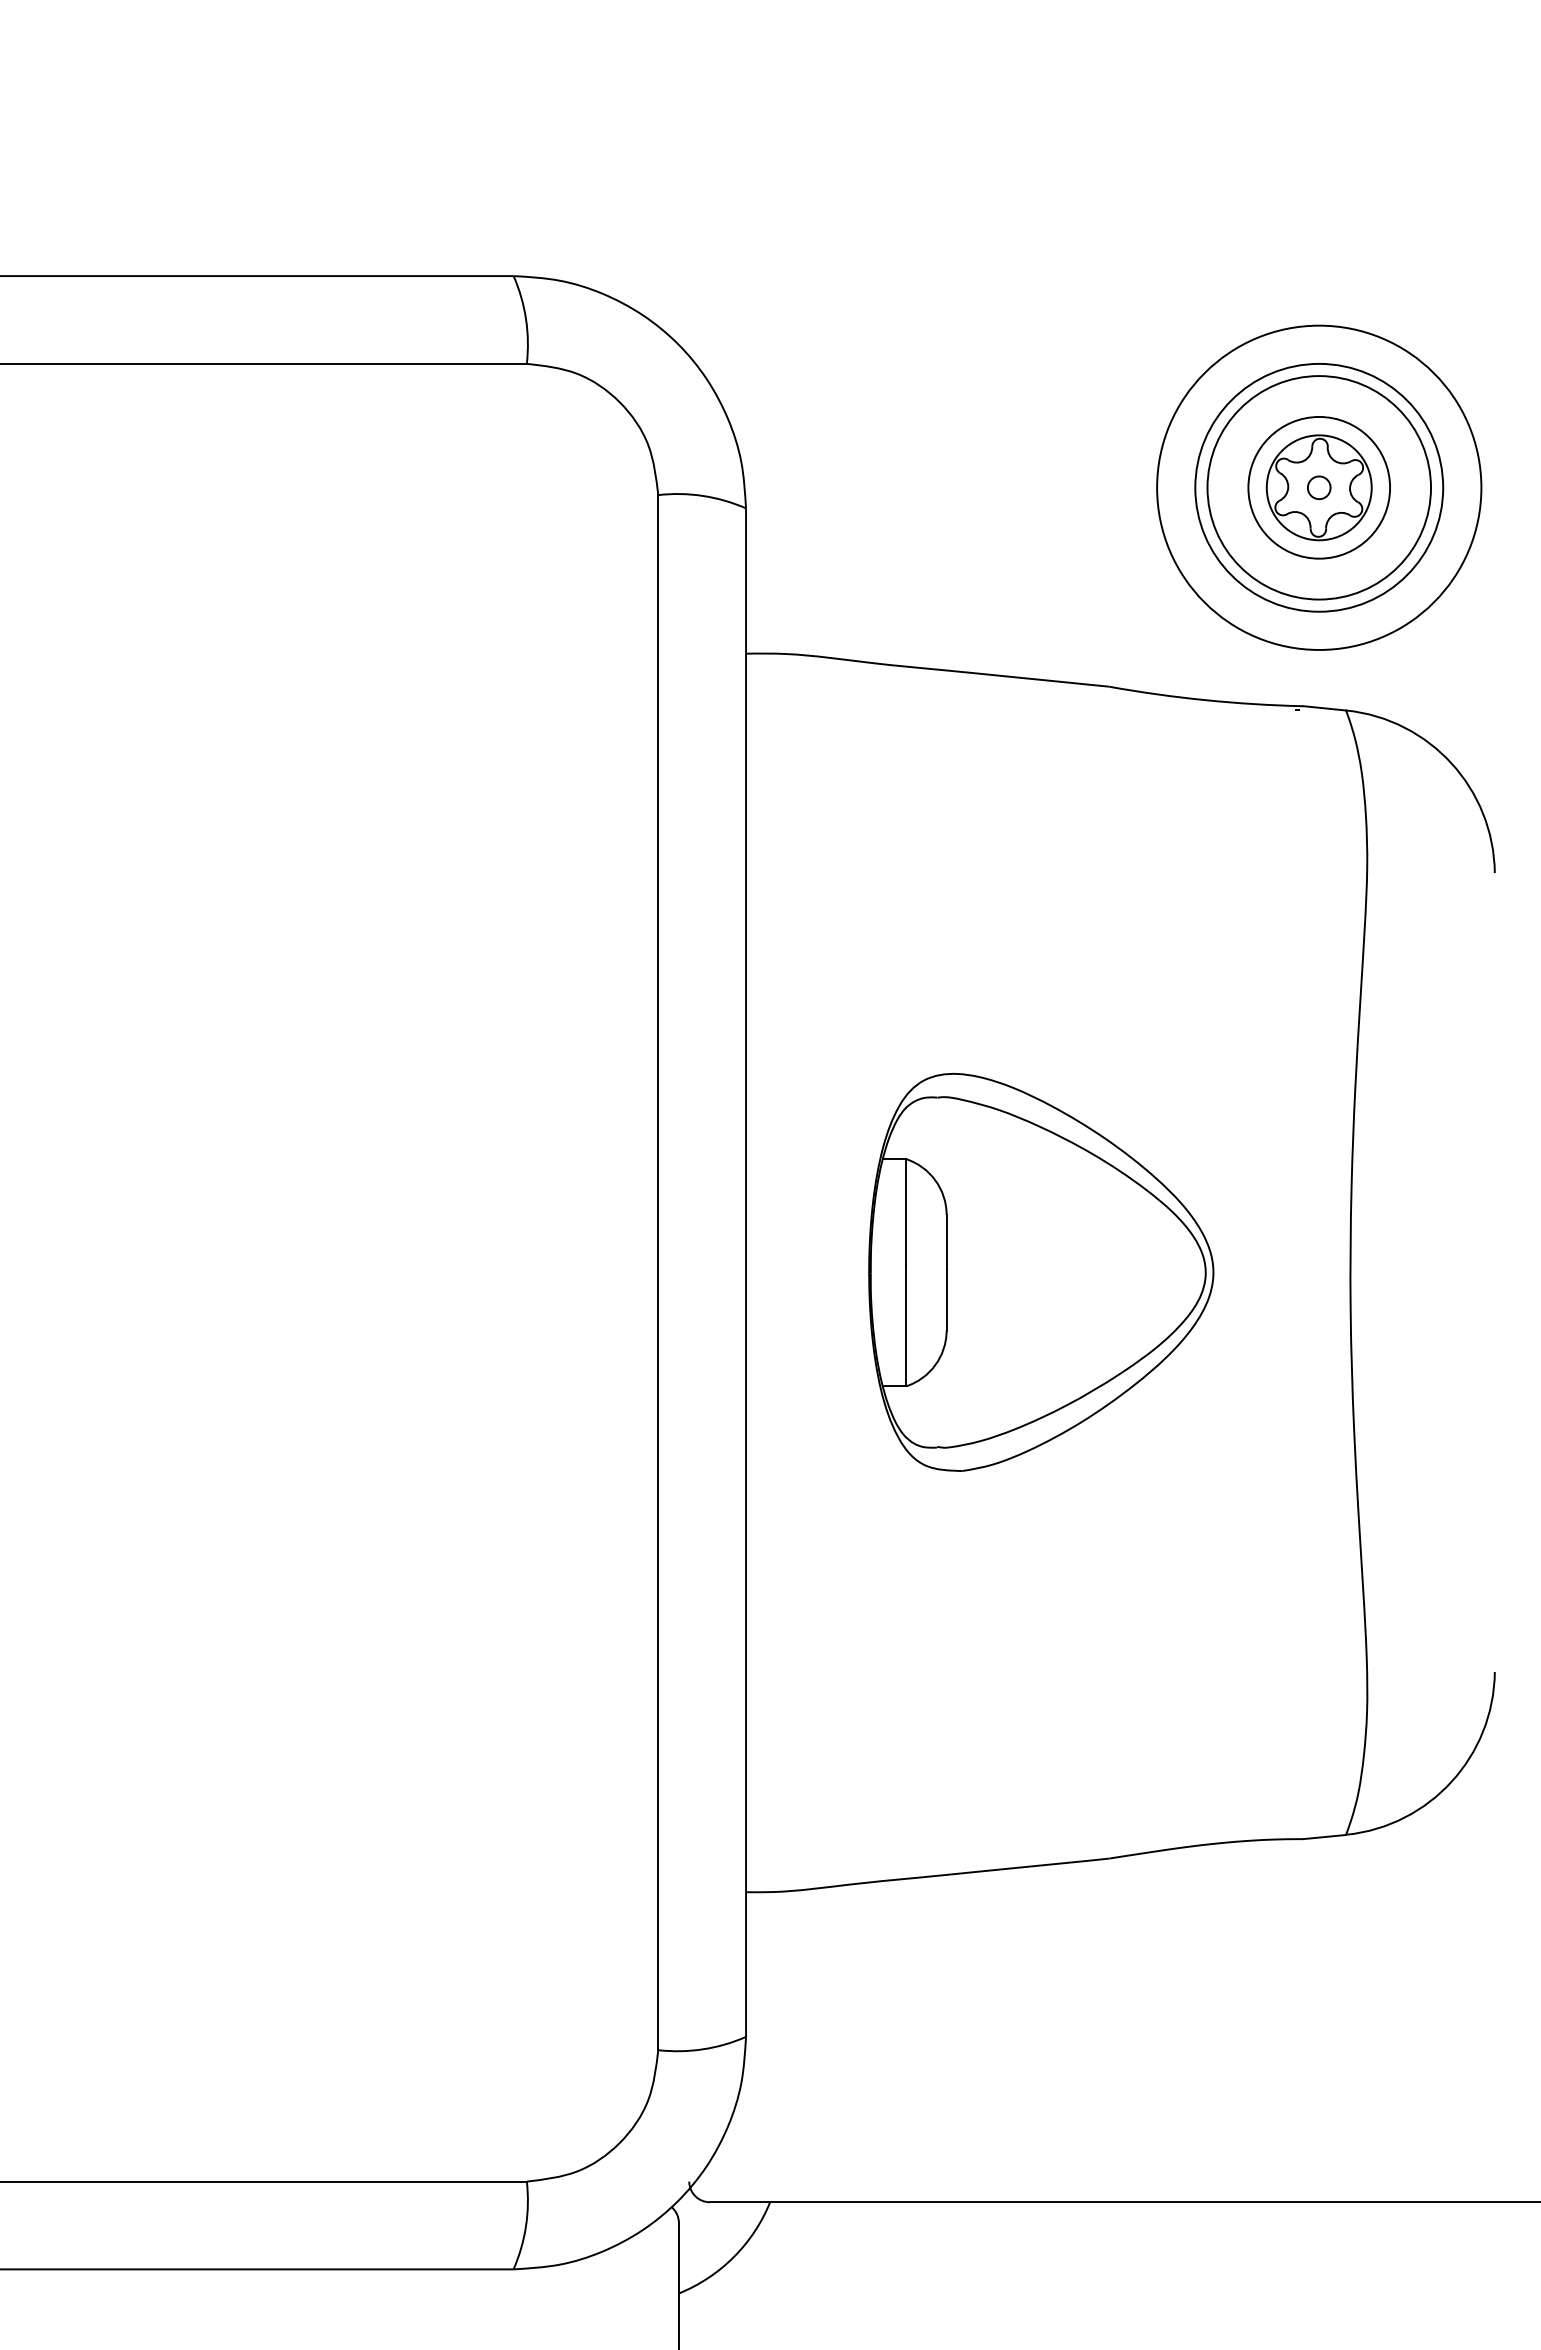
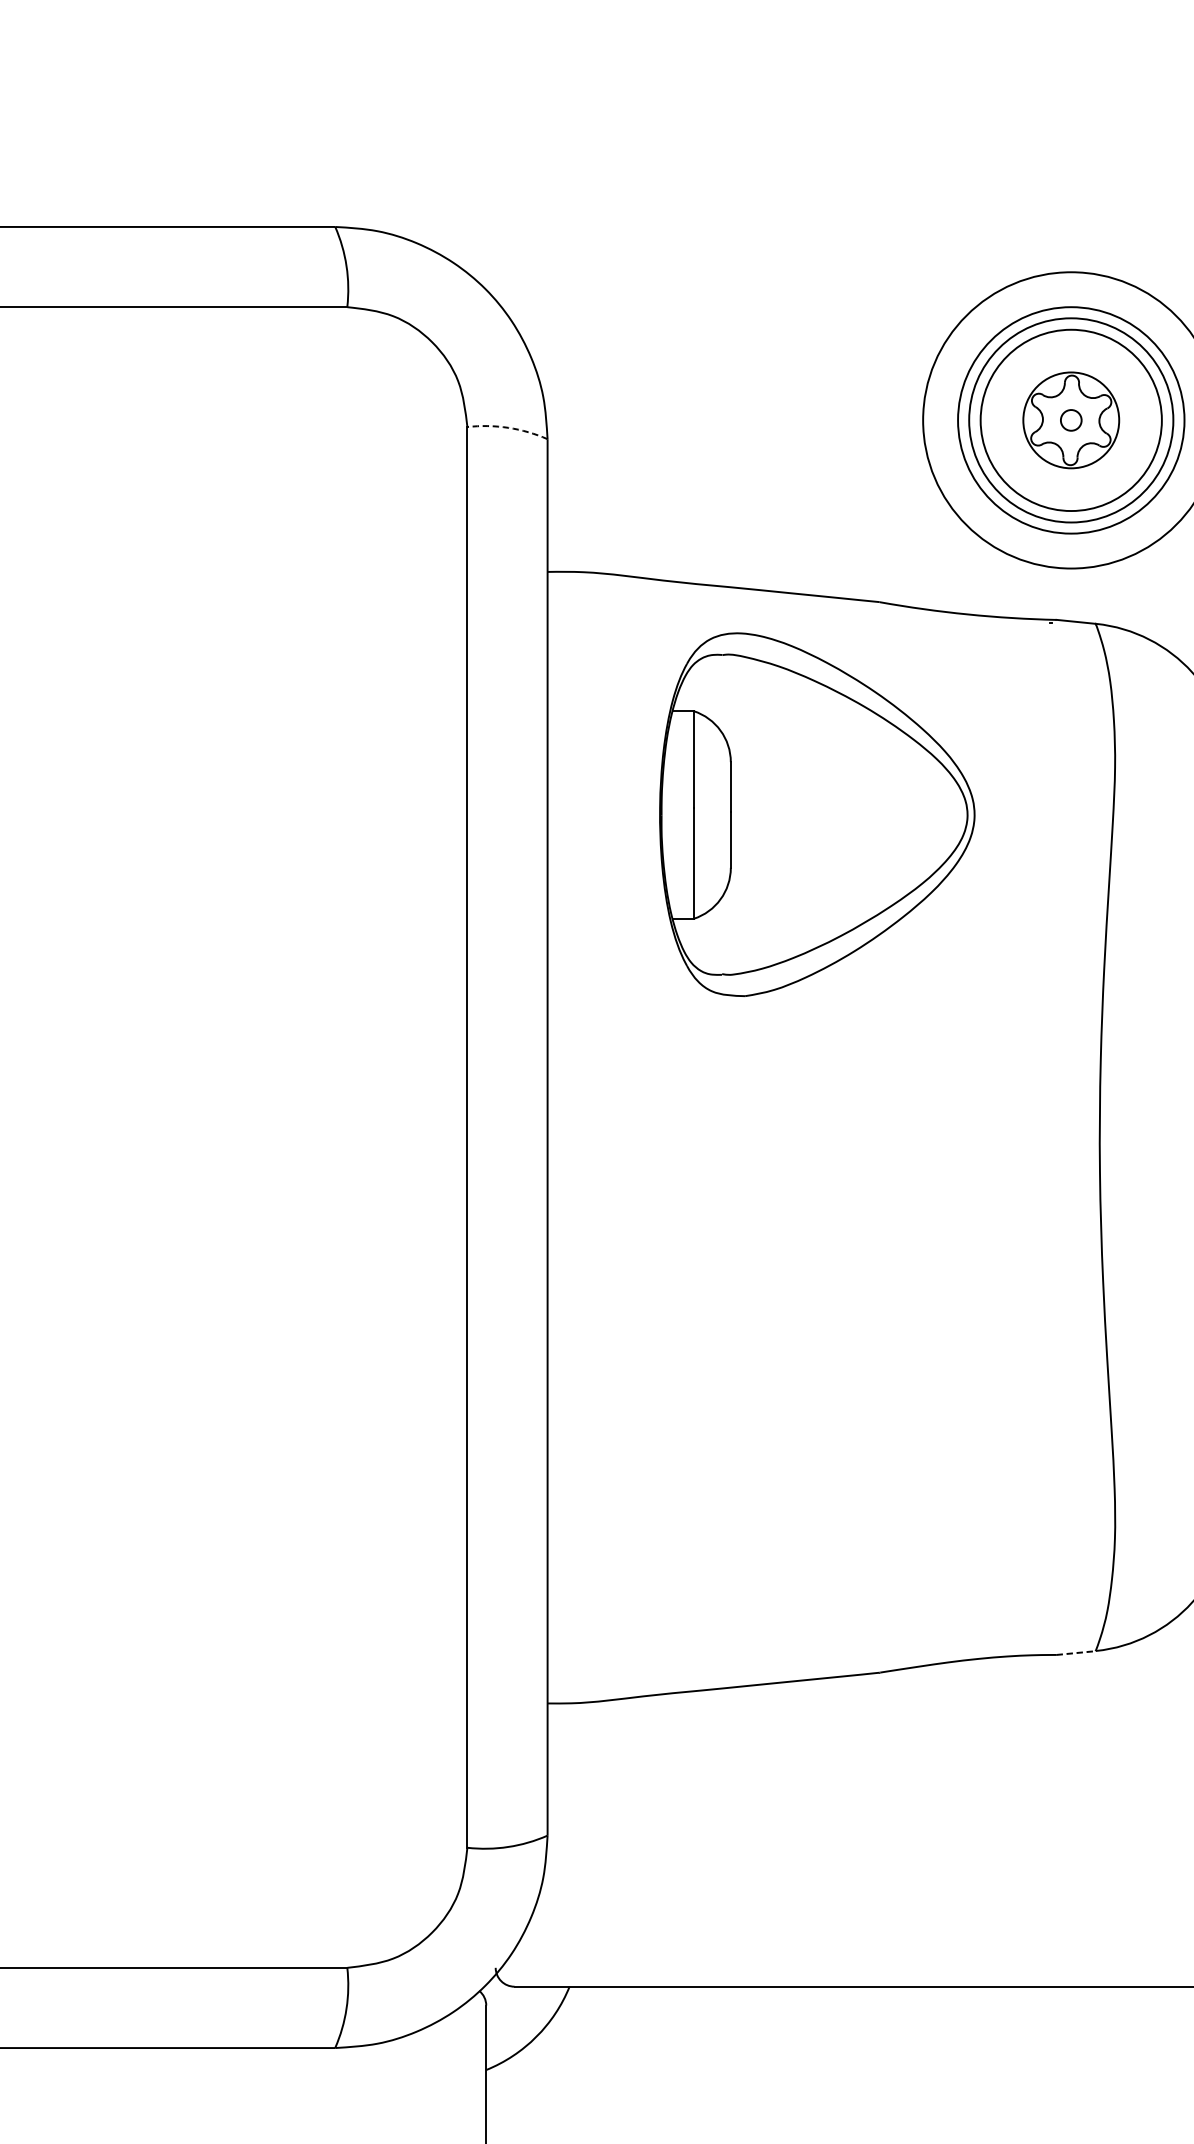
circle: (1319, 487) -> (1071, 420), size x1.4
arc: (703, 495) -> (508, 427), solid -> dashed
part: (1041, 1272) -> (817, 814), moved
line: (1325, 1837) -> (1076, 1653), solid -> dashed

